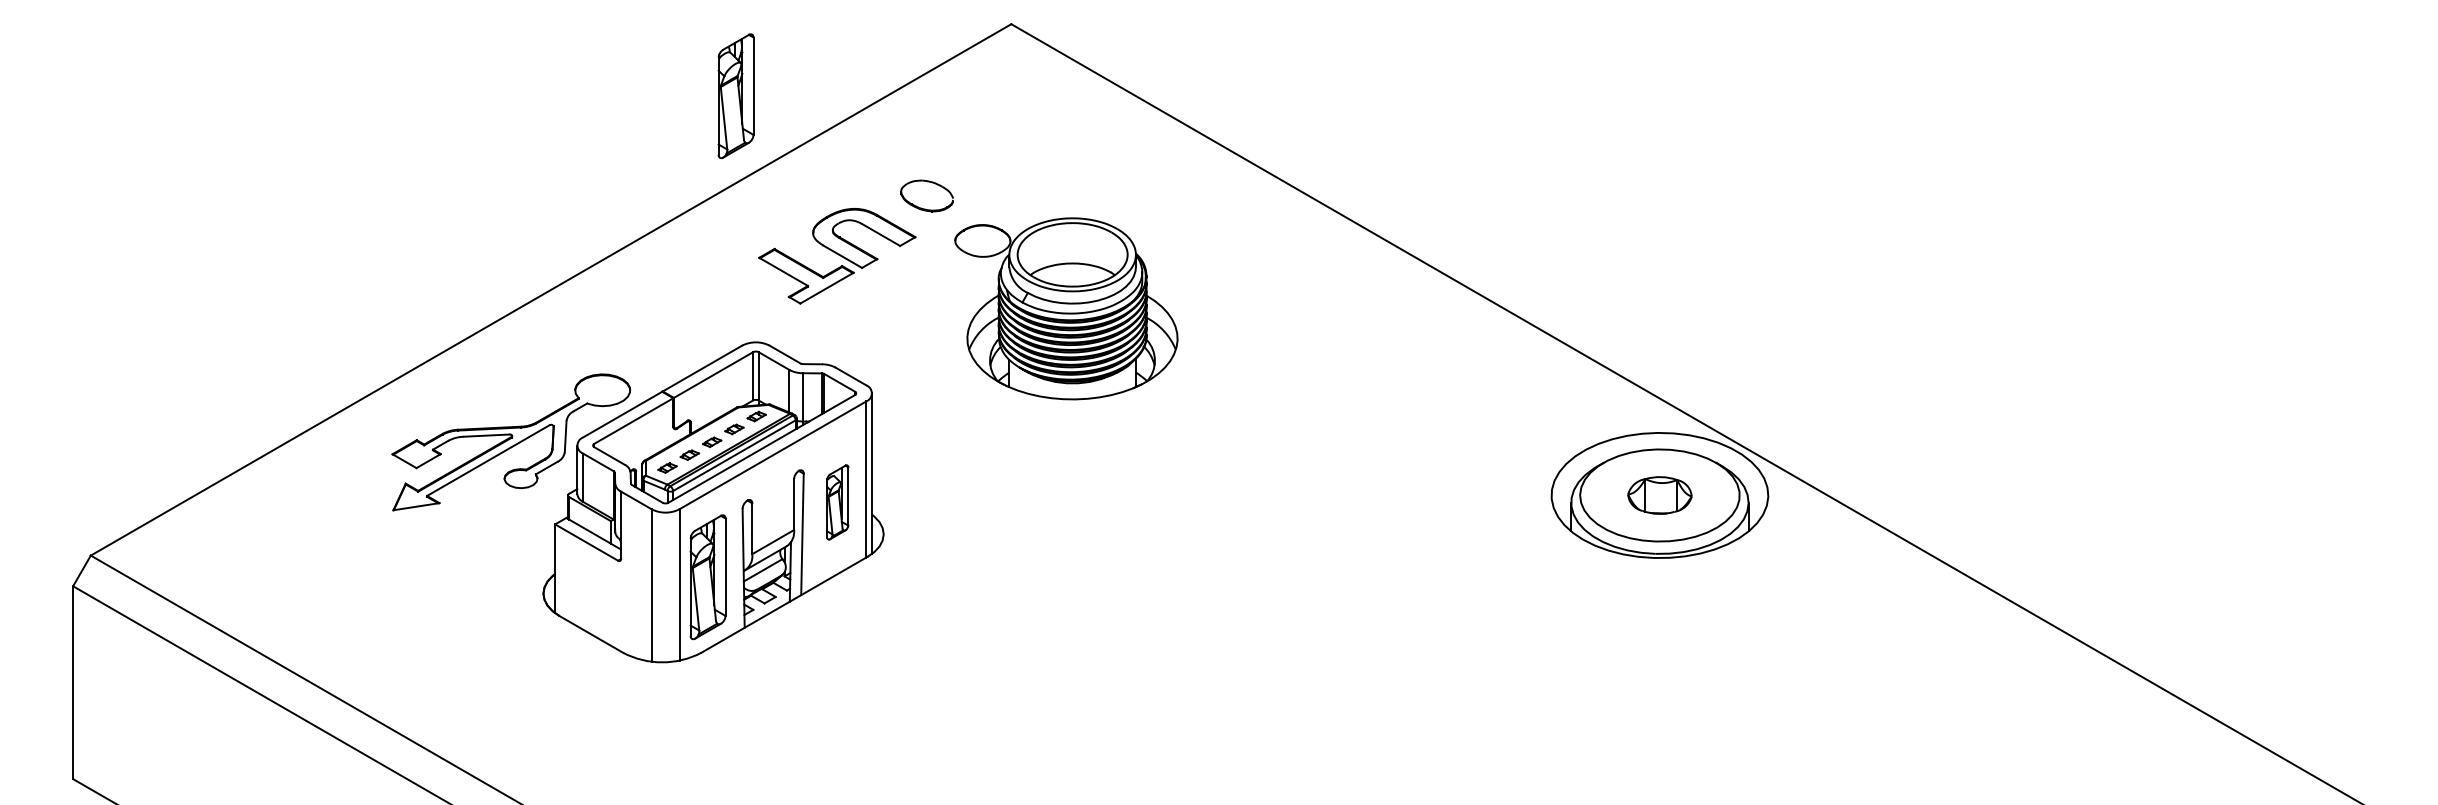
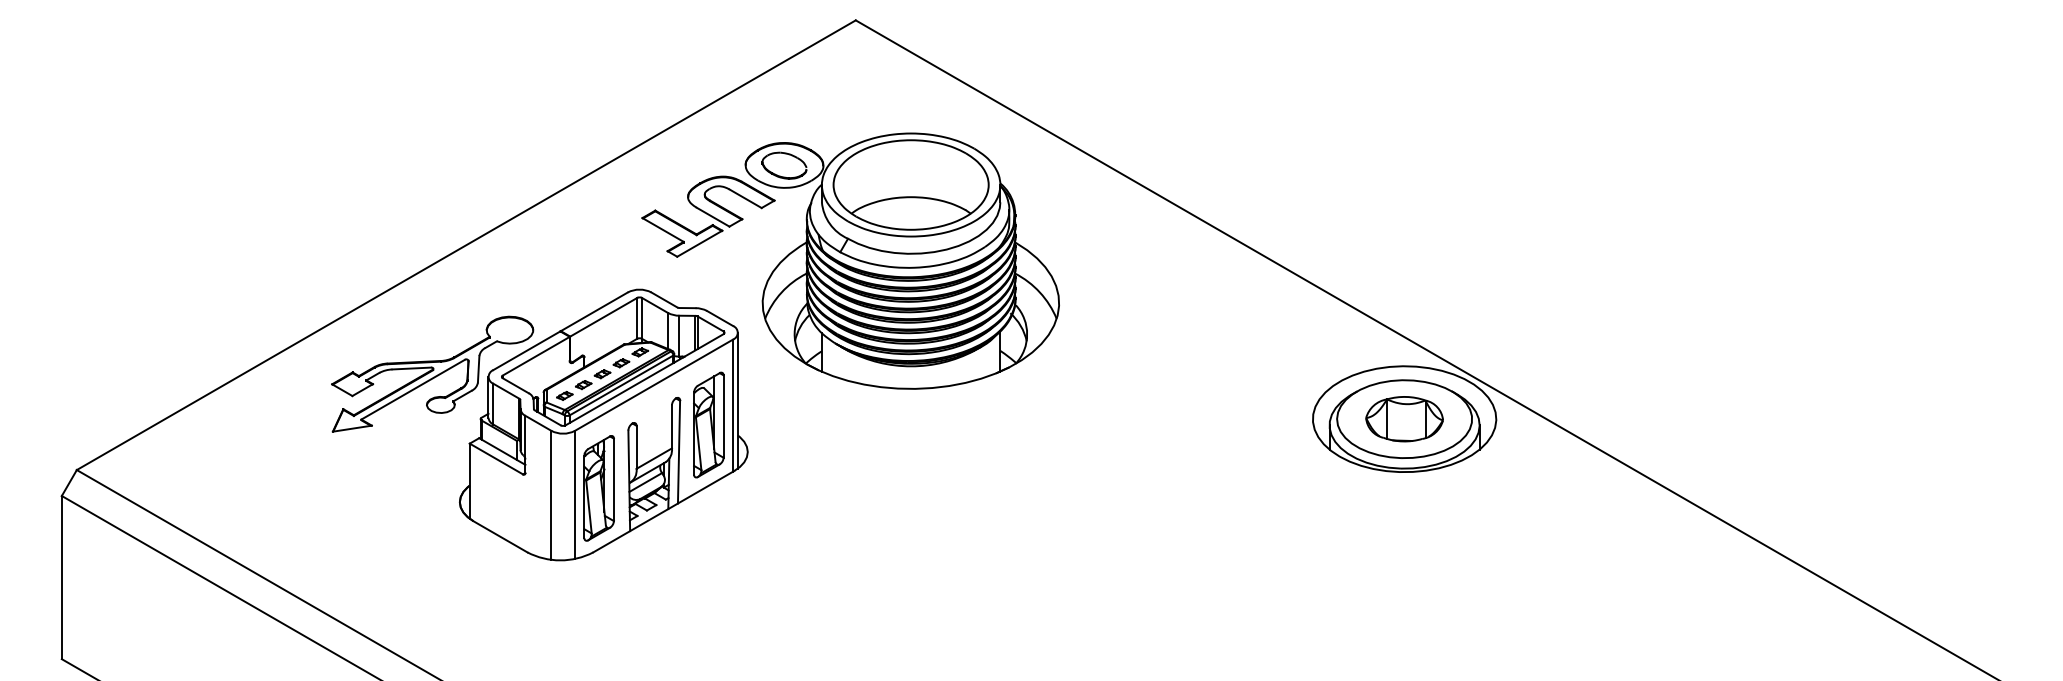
part: (735, 96) -> (622, 81), removed
part: (1066, 308) -> (902, 260), size x1.67
part: (1659, 495) -> (1404, 419), size x1.43
part: (837, 502) -> (708, 425), size x1.67

